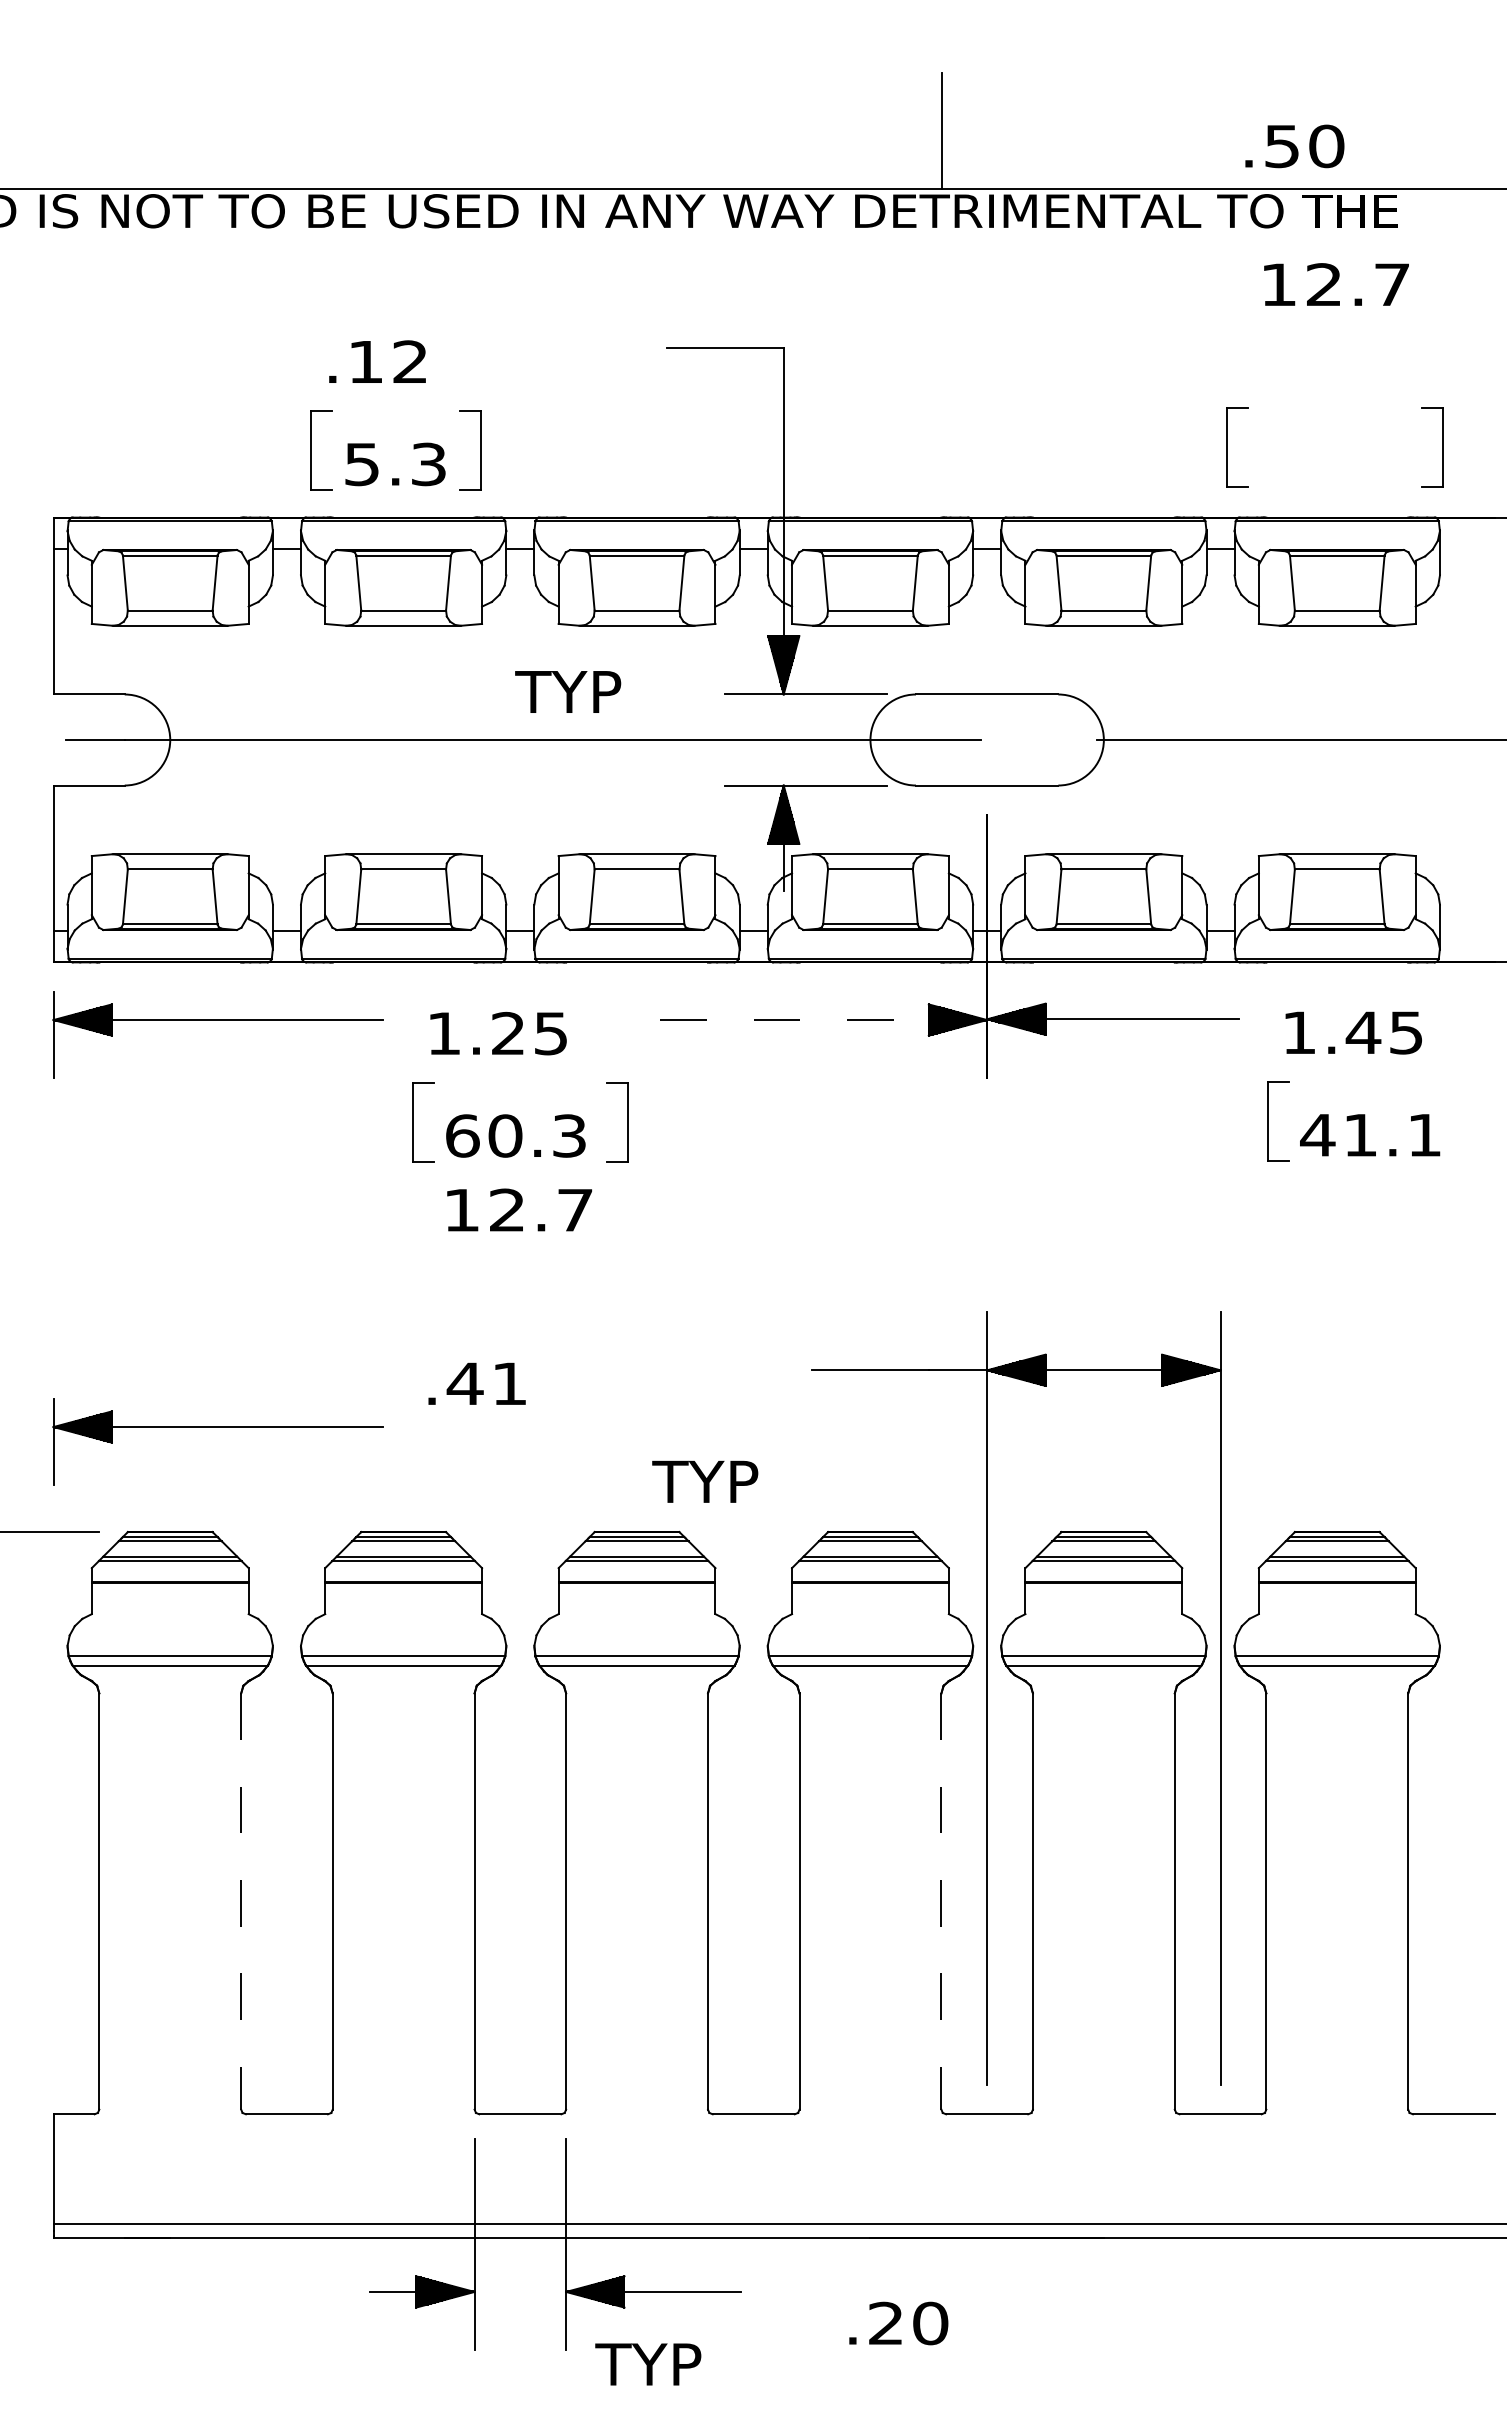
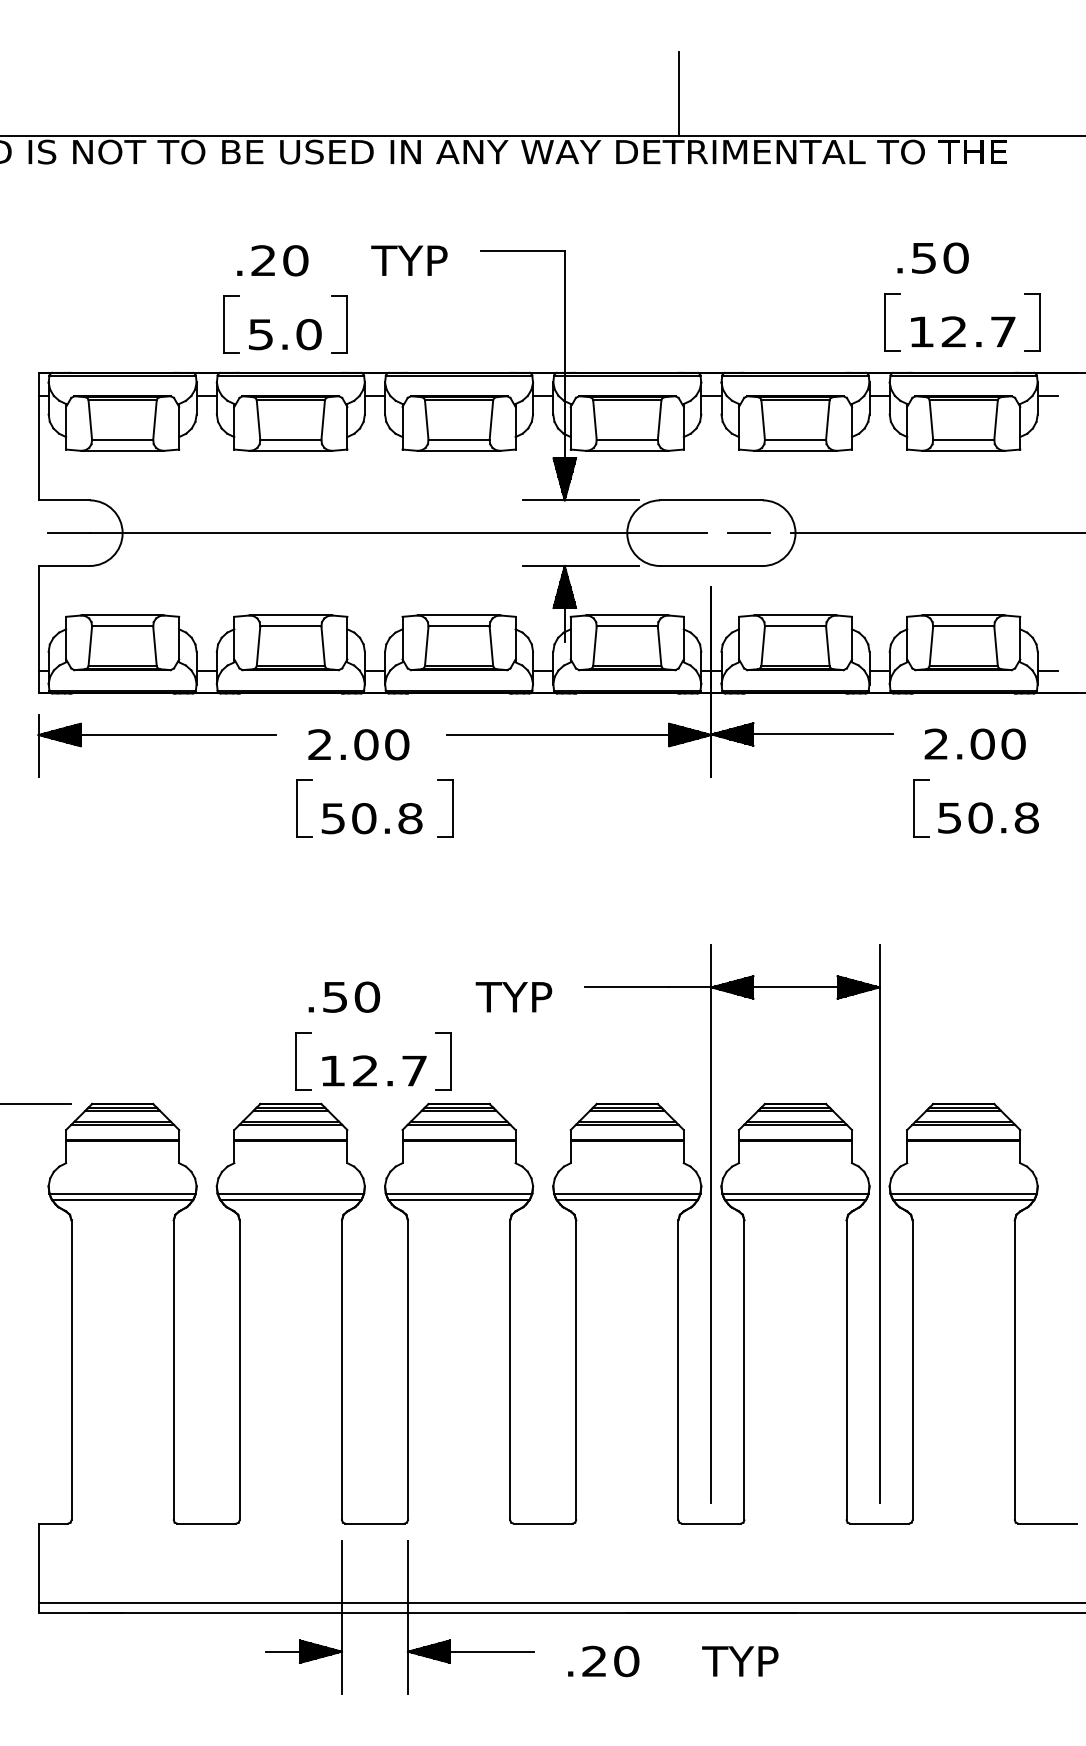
text: (1294, 146) -> (932, 258), moved
text: (1336, 284) -> (963, 331), moved
text: (388, 361) -> (279, 260), .12 -> .20
text: (428, 464) -> (308, 334), 5.3 -> 5.0
line: (1453, 549) -> (1047, 395), added
text: (568, 691) -> (409, 260), moved
line: (1038, 740) -> (748, 533), added
line: (1453, 930) -> (1047, 670), added
line: (803, 1020) -> (579, 735), dashed -> solid
text: (1353, 1032) -> (975, 743), 1.45 -> 2.00
text: (498, 1033) -> (359, 744), 1.25 -> 2.00
text: (1370, 1134) -> (987, 817), 41.1 -> 50.8
text: (516, 1135) -> (372, 818), 60.3 -> 50.8
text: (519, 1209) -> (374, 1070), moved
text: (486, 1383) -> (350, 996), .41 -> .50
part: (217, 1427) -> (156, 1028), removed
part: (411, 1472) -> (296, 1061), added
part: (625, 1472) -> (450, 1061), added
text: (705, 1481) -> (514, 996), moved
line: (241, 1901) -> (174, 1370), dashed -> solid
line: (941, 1901) -> (678, 1370), dashed -> solid
text: (898, 2323) -> (603, 1661), moved
text: (648, 2364) -> (740, 1661), moved

